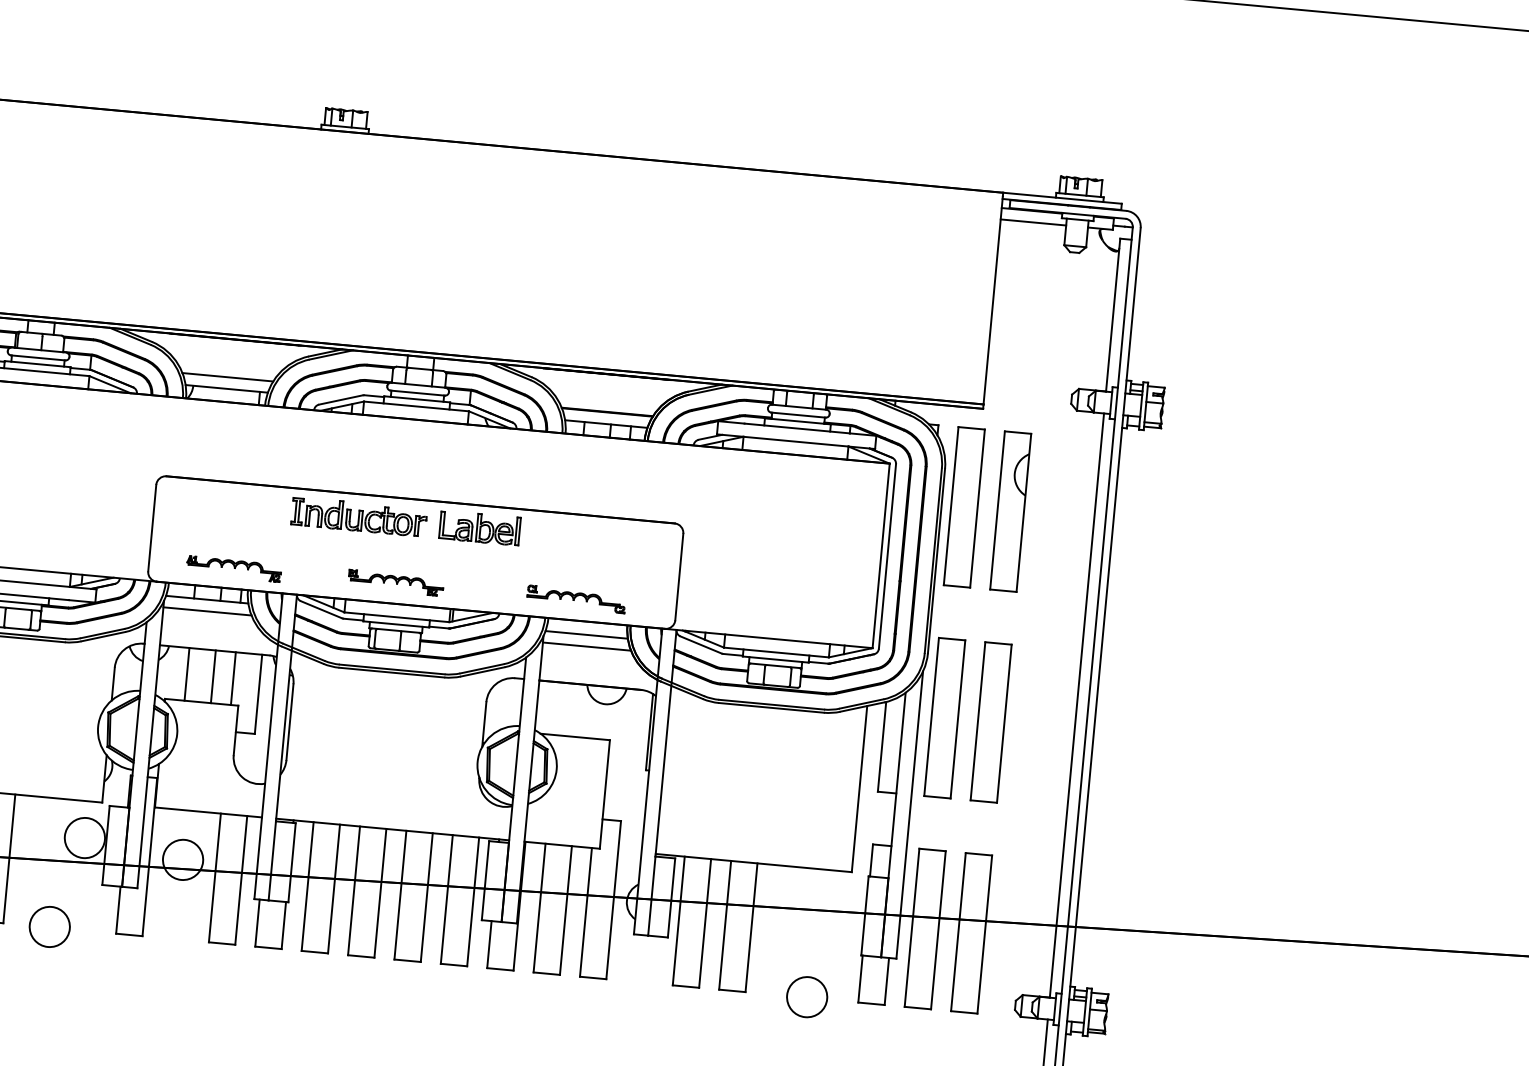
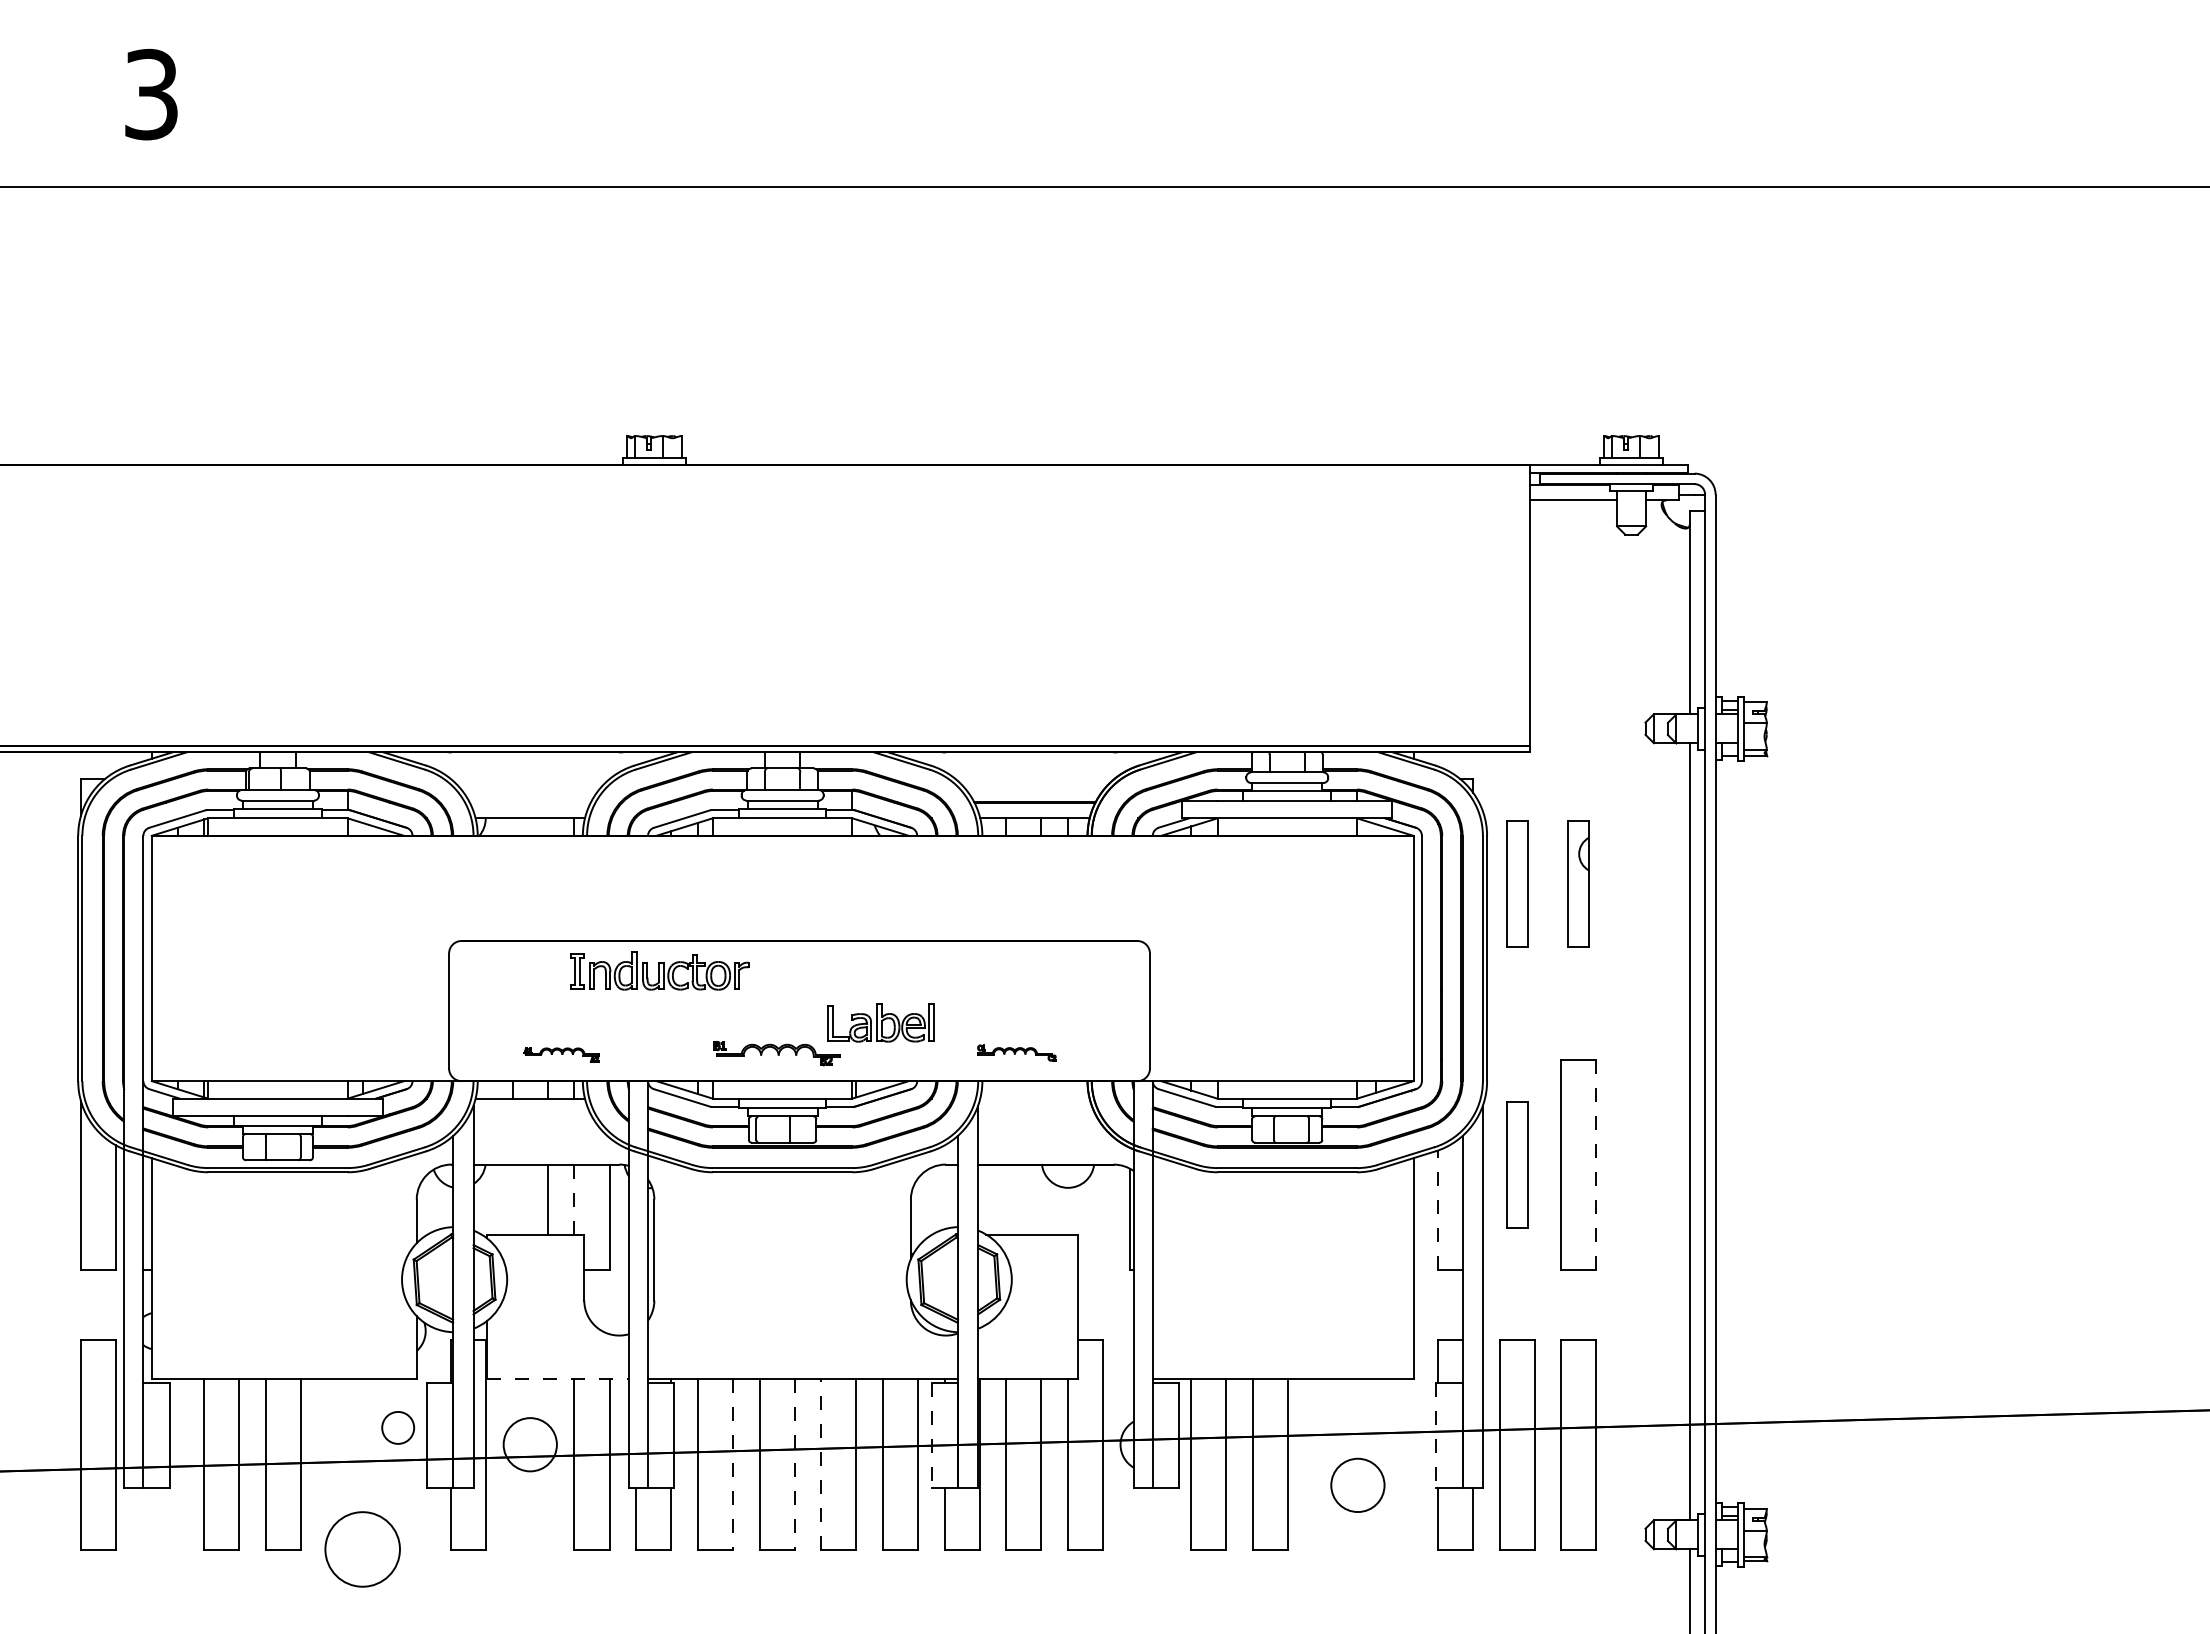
line: (227, 376) -> (529, 802), removed
part: (964, 507) -> (1517, 884), size x0.6
part: (1010, 511) -> (1578, 884), size x0.6
part: (359, 516) -> (659, 970), moved
part: (479, 527) -> (880, 1022), moved
part: (233, 568) -> (561, 1054), size x0.6
part: (576, 598) -> (1016, 1052), size x0.6
line: (207, 611) -> (531, 1114), removed
line: (586, 634) -> (1034, 1098), removed
line: (586, 646) -> (1036, 1114), removed
line: (186, 674) -> (512, 1199), removed
line: (233, 678) -> (574, 1199), solid -> dashed
part: (944, 718) -> (1517, 1164), size x0.6
line: (1004, 724) -> (1596, 1165), solid -> dashed
line: (882, 747) -> (1438, 1210), solid -> dashed
line: (208, 812) -> (558, 1379), solid -> dashed
circle: (84, 837) -> (397, 1427), size x0.6
line: (485, 880) -> (931, 1435), solid -> dashed
line: (333, 888) -> (732, 1464), solid -> dashed
line: (380, 893) -> (794, 1464), solid -> dashed
line: (400, 895) -> (821, 1464), solid -> dashed
line: (865, 916) -> (1436, 1435), solid -> dashed
circle: (49, 926) -> (362, 1549), size x1.4
circle: (806, 996) -> (1357, 1484), moved

